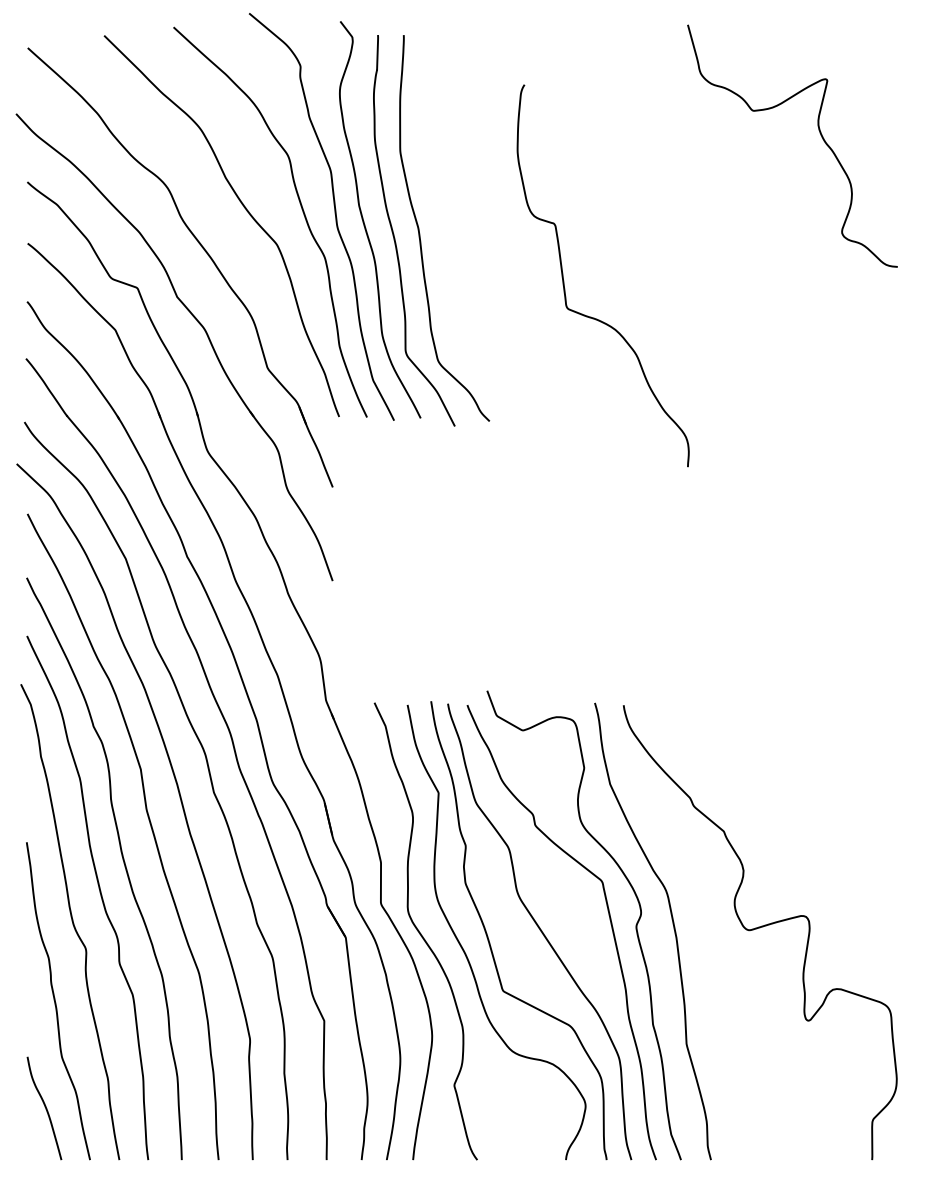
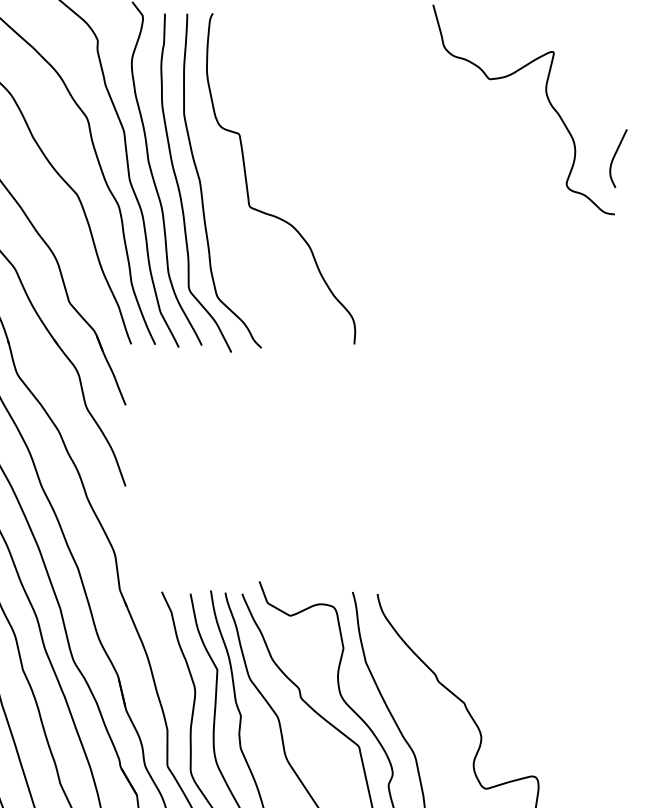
curve: (897, 201) -> (614, 157), added
curve: (564, 280) -> (247, 182), moved

